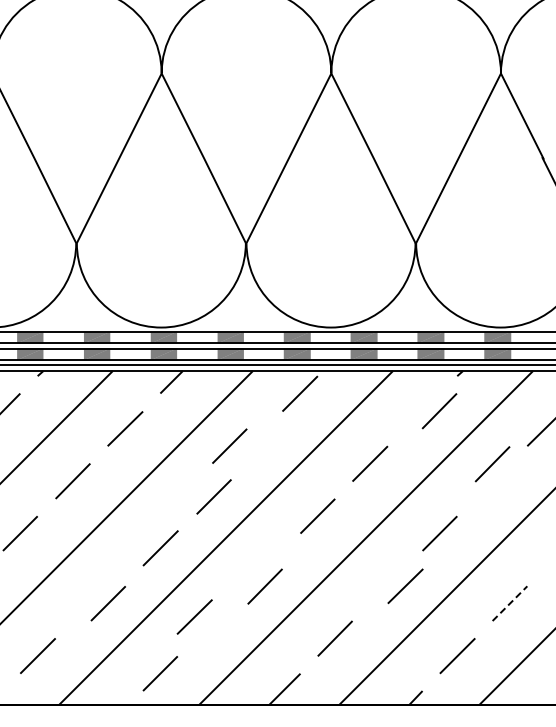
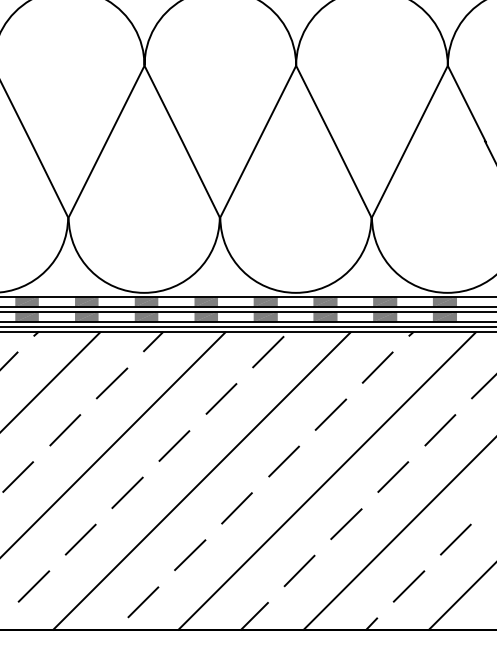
line: (439, 411) -> (377, 367), moved
line: (229, 445) -> (221, 398), moved
line: (492, 464) -> (440, 430), moved
line: (213, 496) -> (173, 445), moved
line: (160, 548) -> (127, 493), moved
line: (264, 586) -> (236, 508), moved
line: (405, 586) -> (346, 524), moved
line: (107, 603) -> (79, 539), moved
line: (509, 603) -> (455, 539), dashed -> solid
line: (194, 616) -> (189, 554), moved

